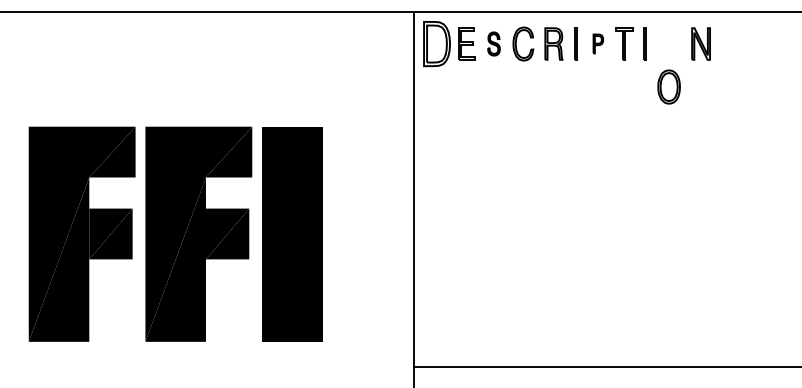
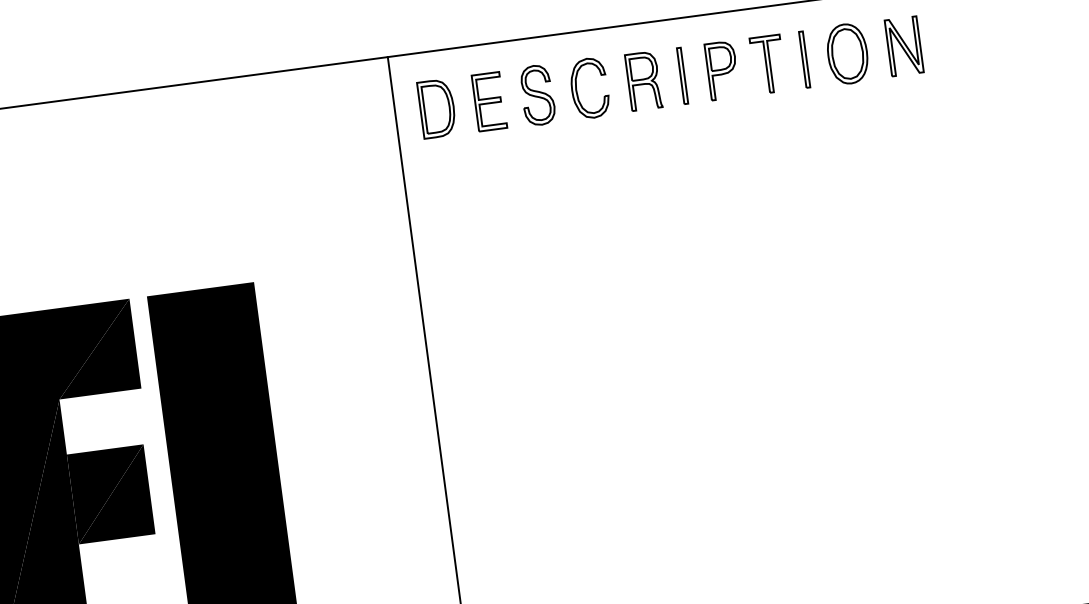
part: (437, 43) -> (437, 107), size x0.71
part: (493, 43) -> (536, 94), size x1.43
part: (598, 43) -> (722, 69), size x1.67
part: (668, 86) -> (846, 53), moved

